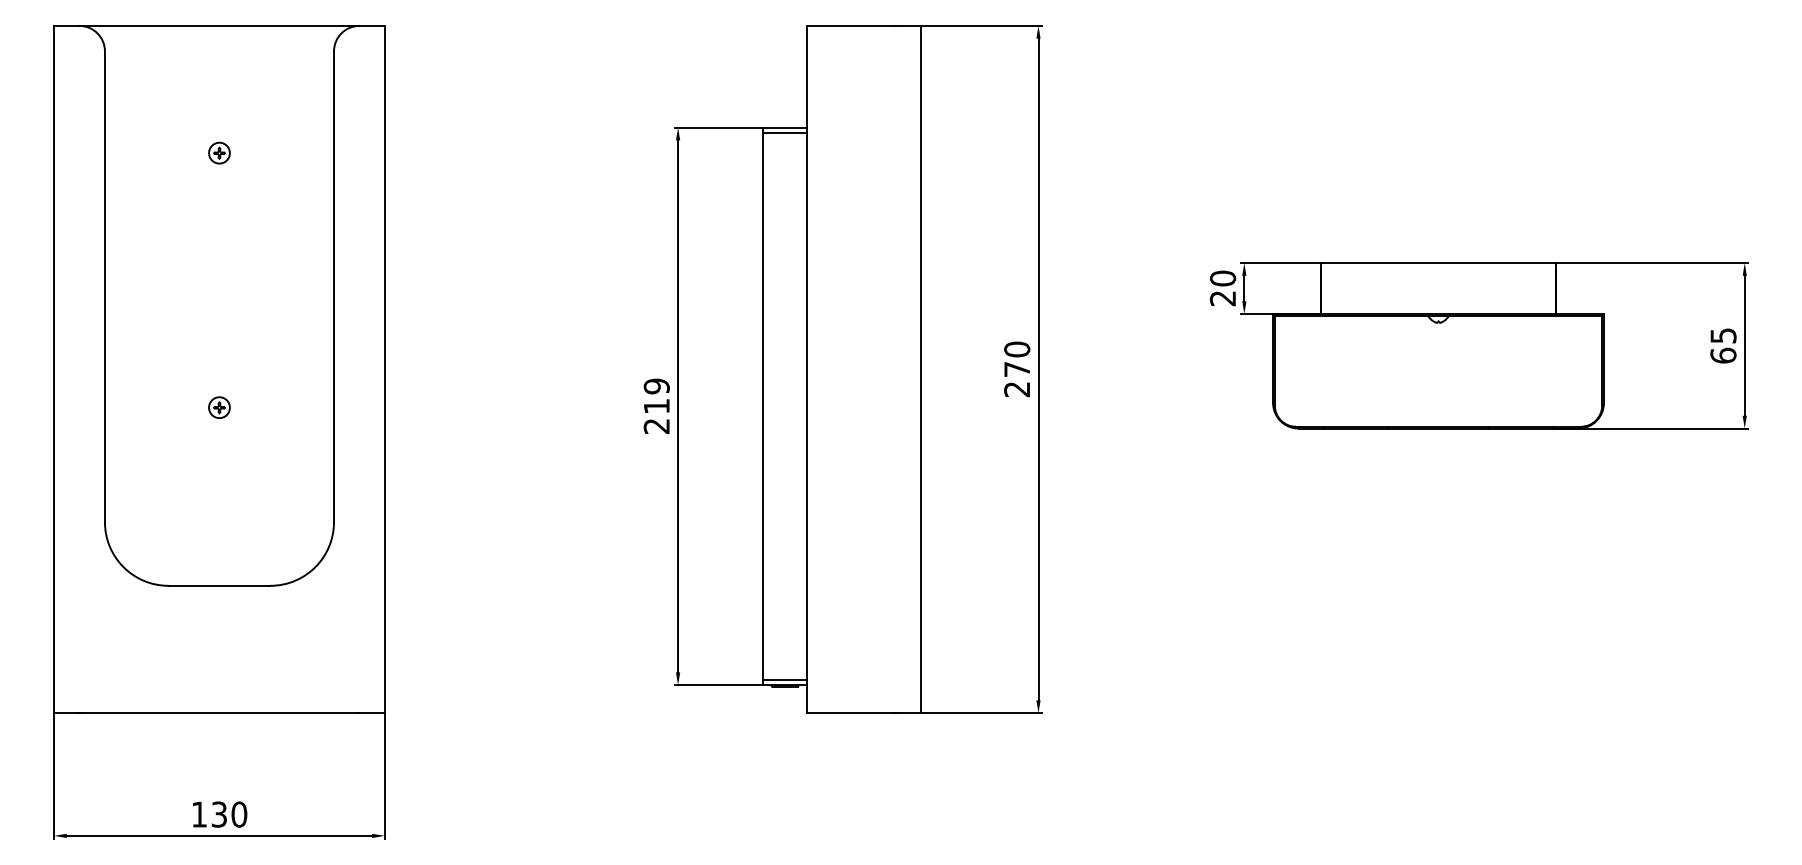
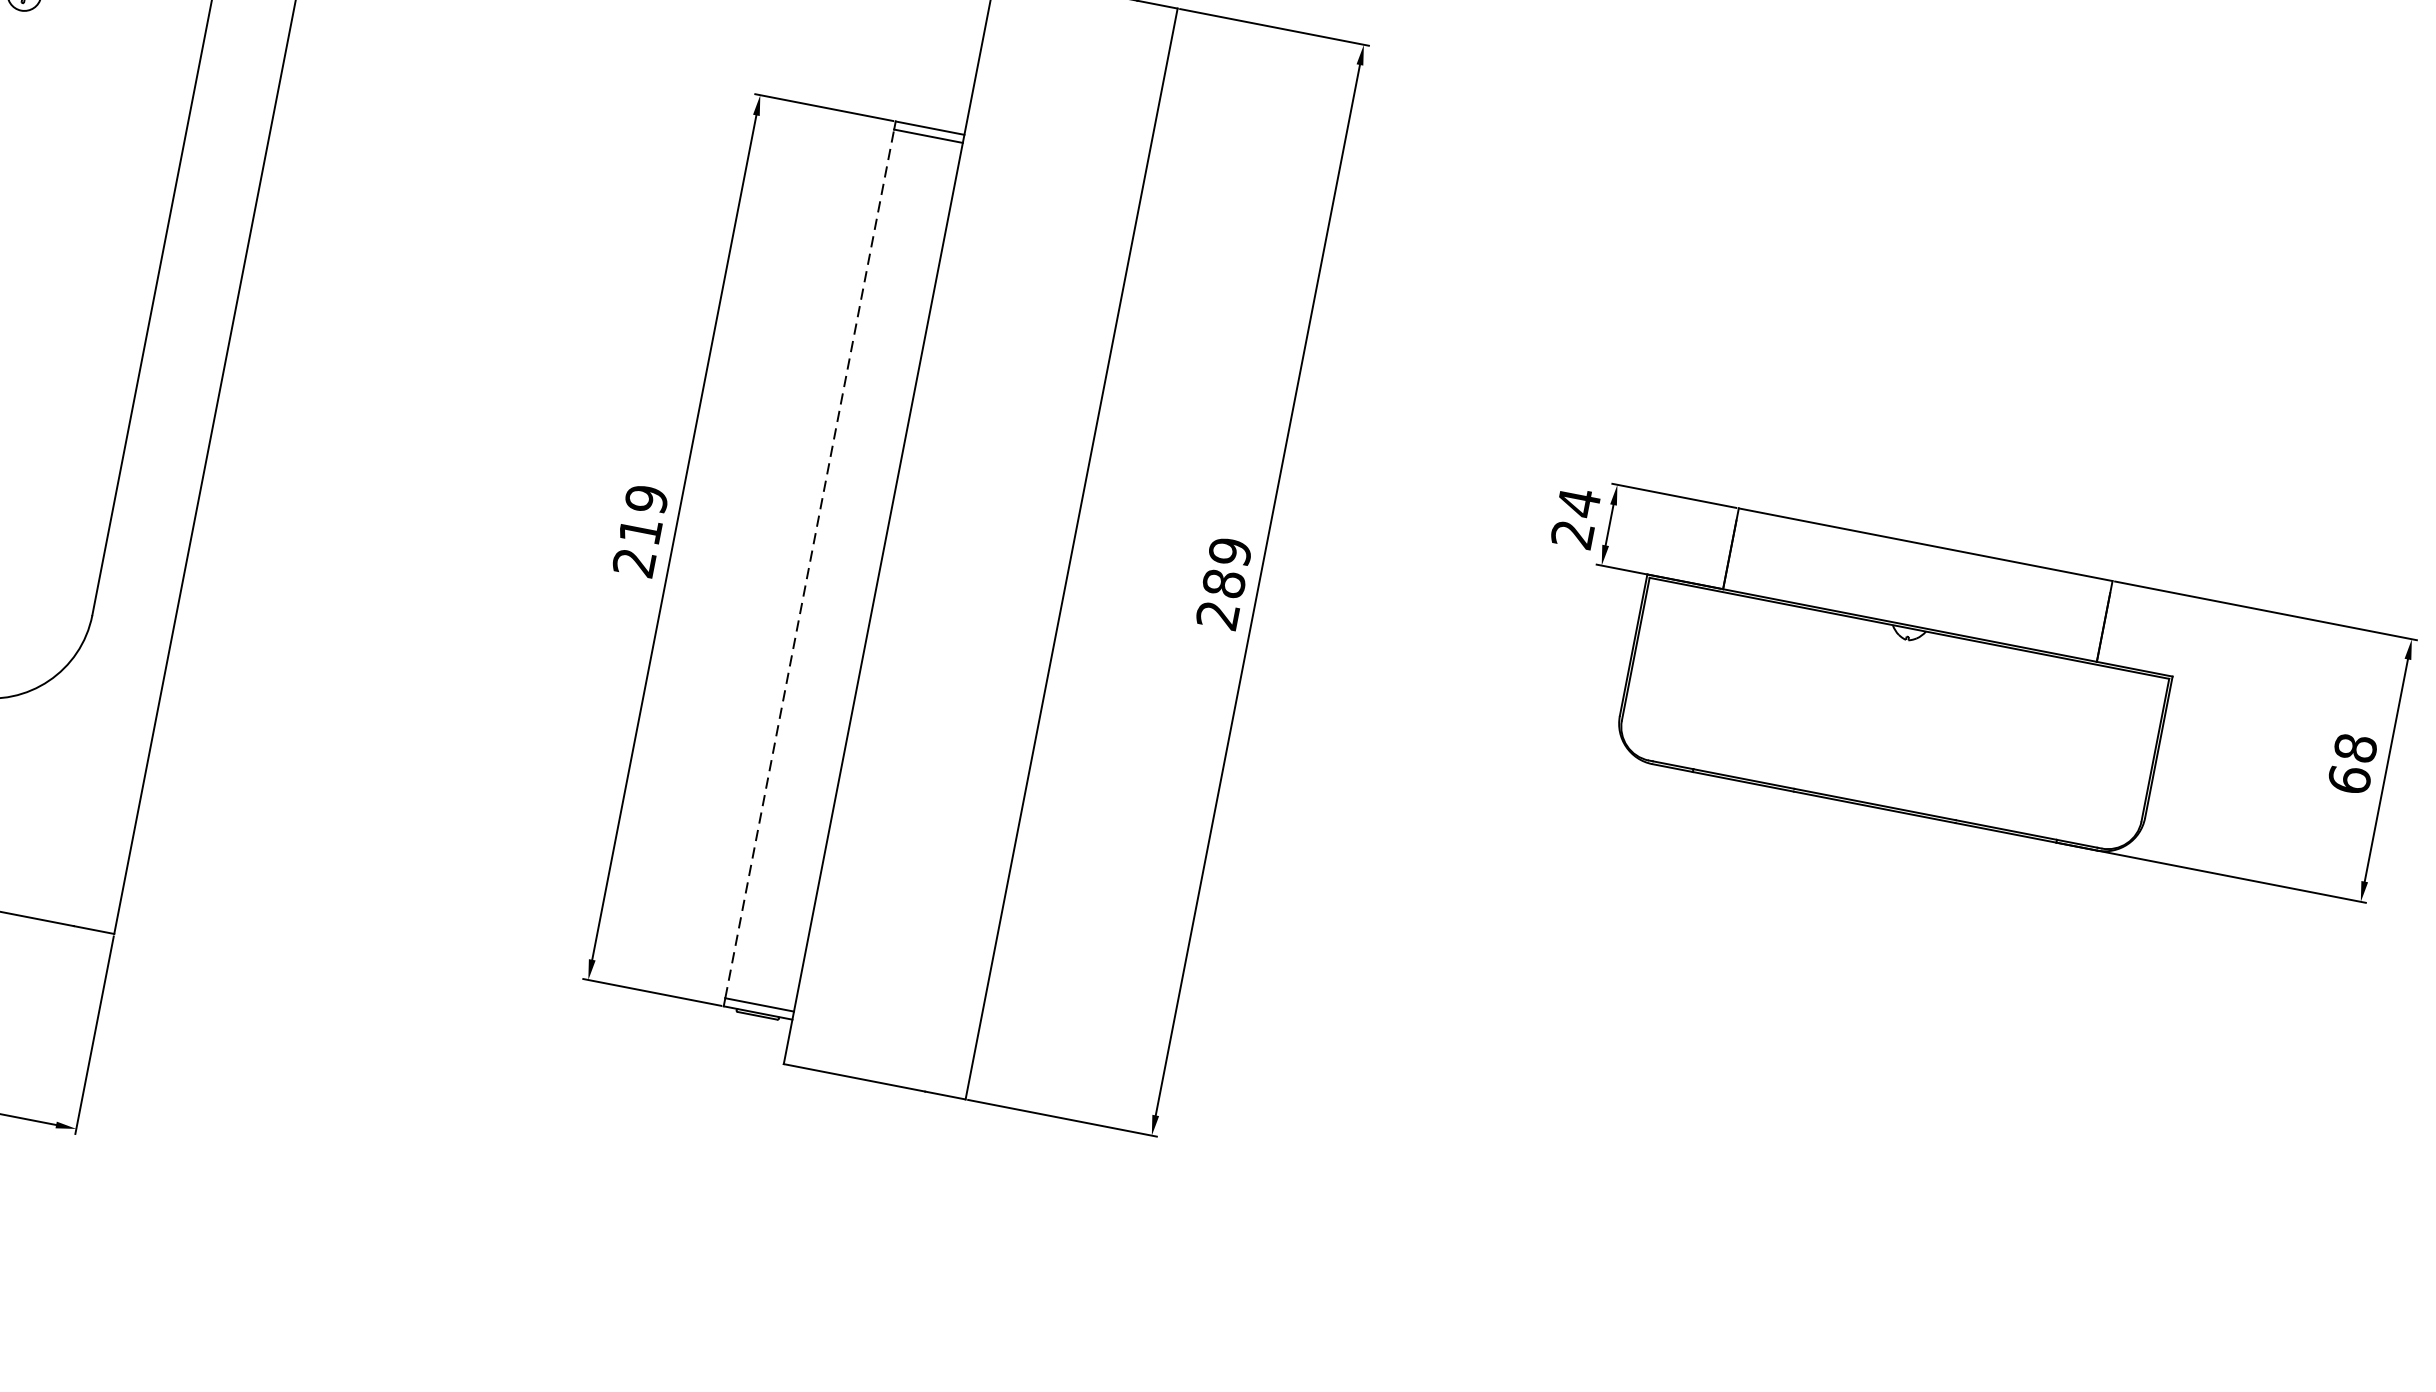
text: (1222, 278) -> (1578, 502), 20 -> 24
text: (1723, 335) -> (2355, 747), 65 -> 68
text: (1017, 359) -> (1227, 567), 270 -> 289
line: (763, 406) -> (809, 564), solid -> dashed

